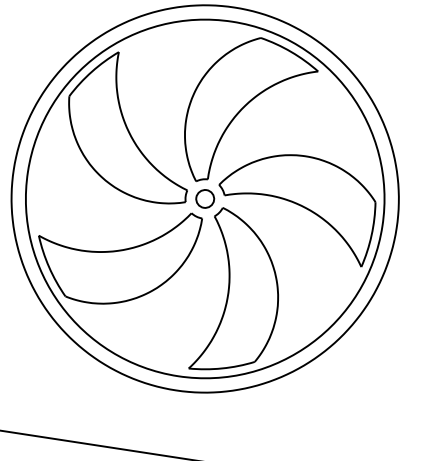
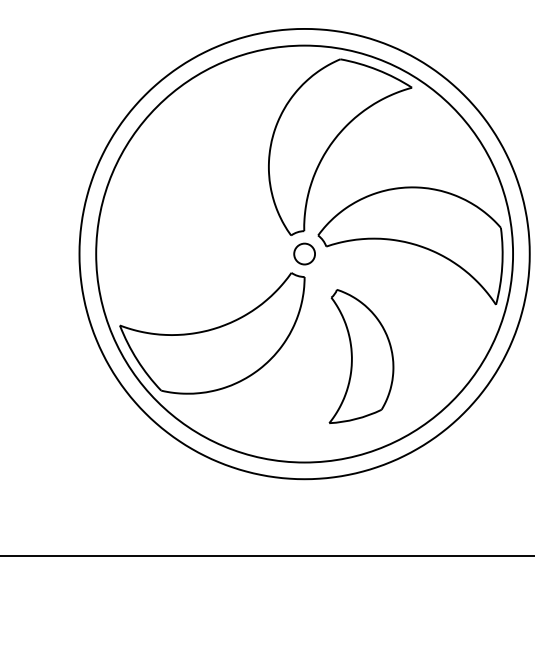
part: (130, 126) -> (206, 183), removed
part: (240, 293) -> (361, 356), size x0.7

